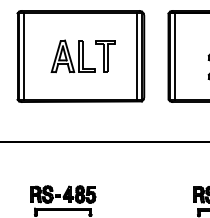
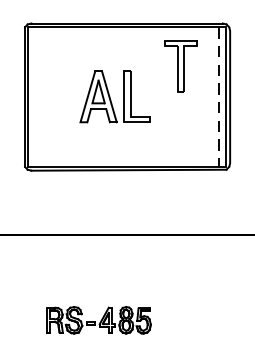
line: (23, 56) -> (34, 97), removed
part: (105, 56) -> (180, 66), moved
line: (137, 57) -> (219, 98), solid -> dashed

